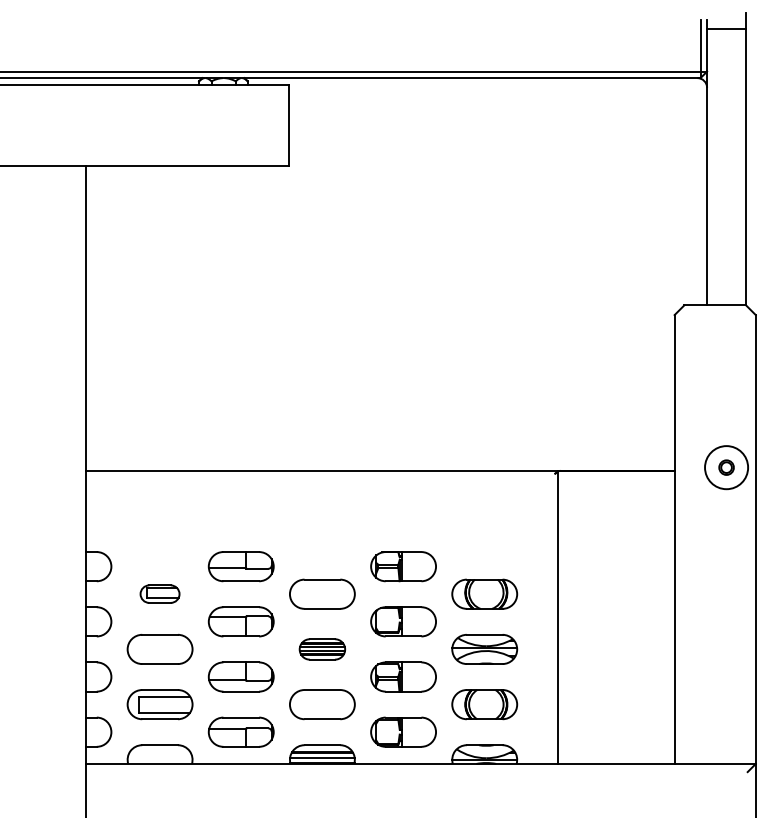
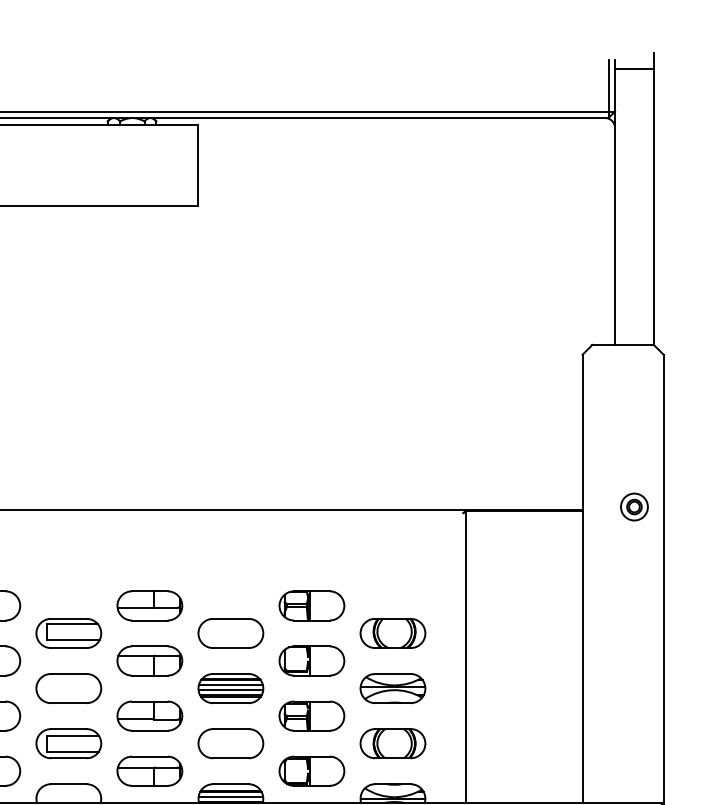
circle: (726, 467) -> (634, 506), size x0.62
part: (159, 593) -> (68, 632), size x1.67
part: (322, 649) -> (230, 688), size x1.43

